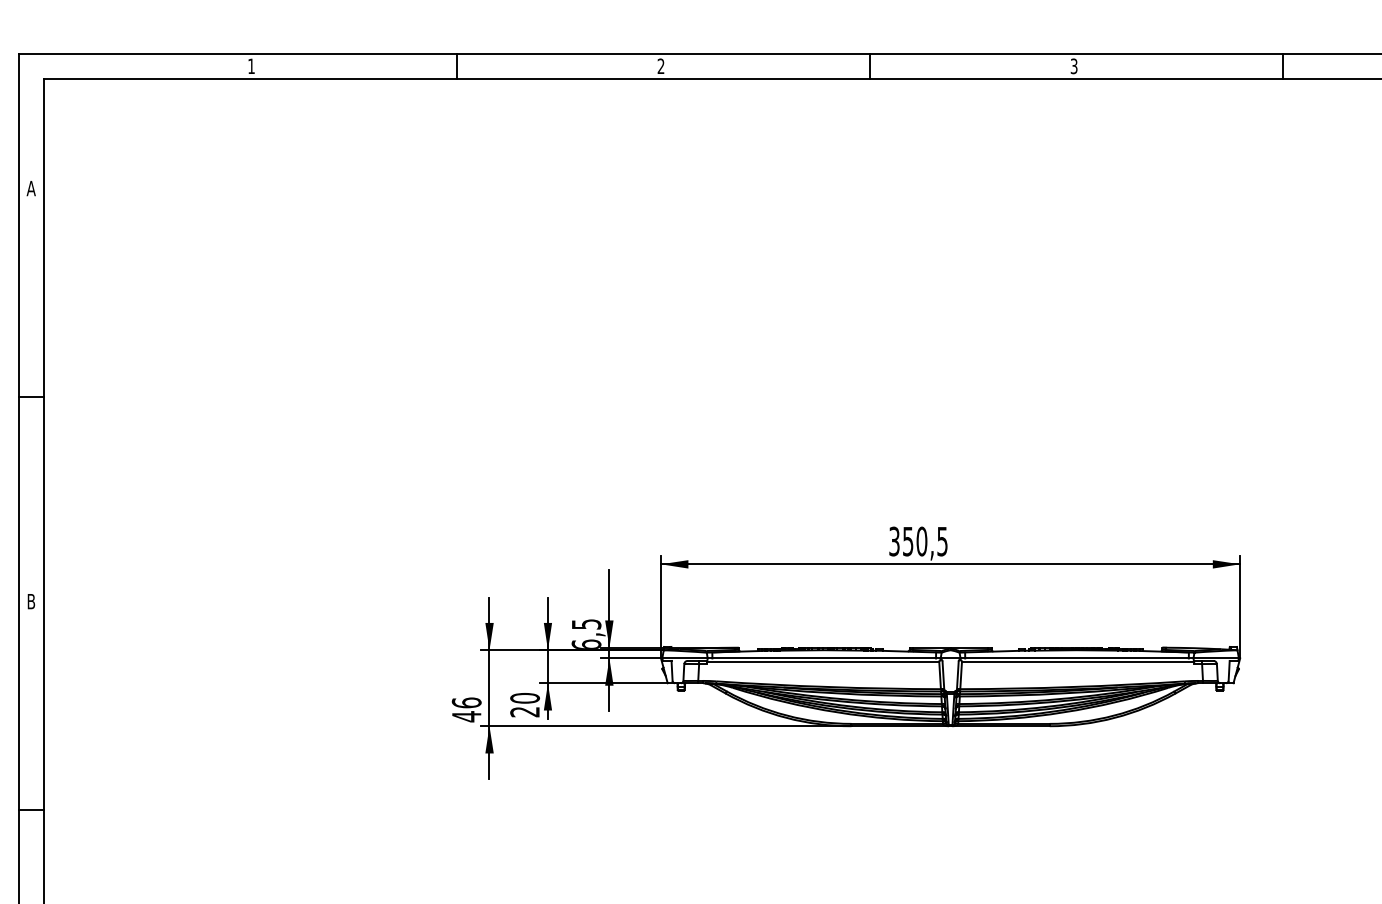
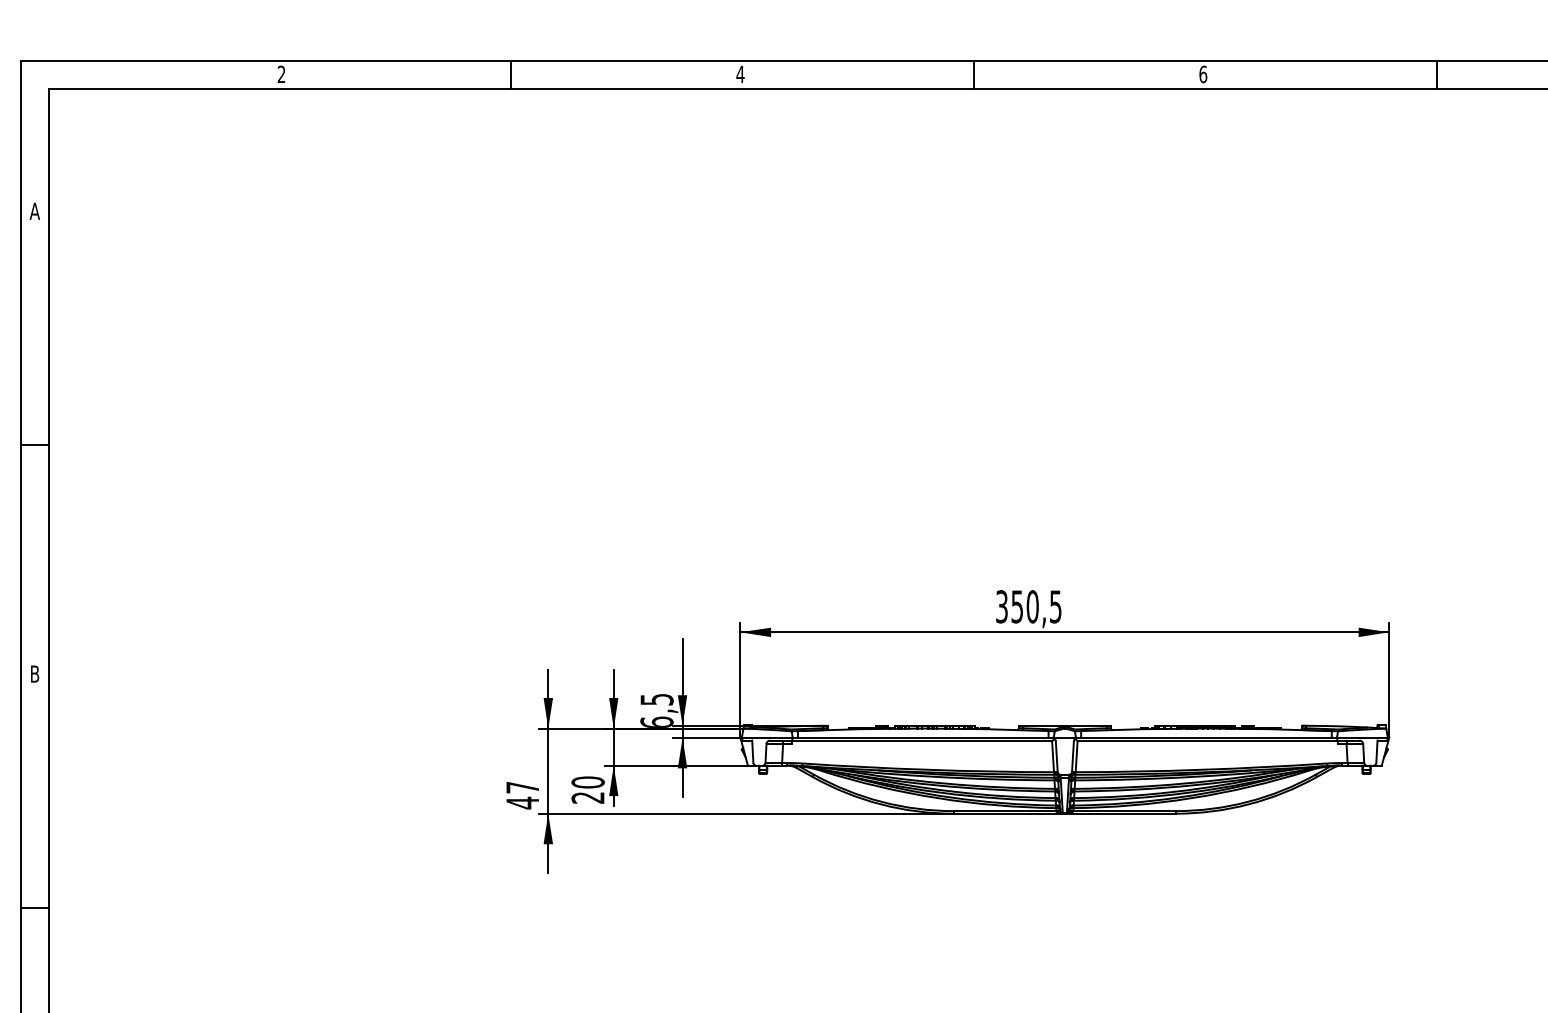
text: (251, 65) -> (281, 73), 1 -> 2
text: (661, 65) -> (740, 73), 2 -> 4
text: (1074, 66) -> (1203, 74), 3 -> 6
text: (466, 702) -> (522, 787), 46 -> 47

